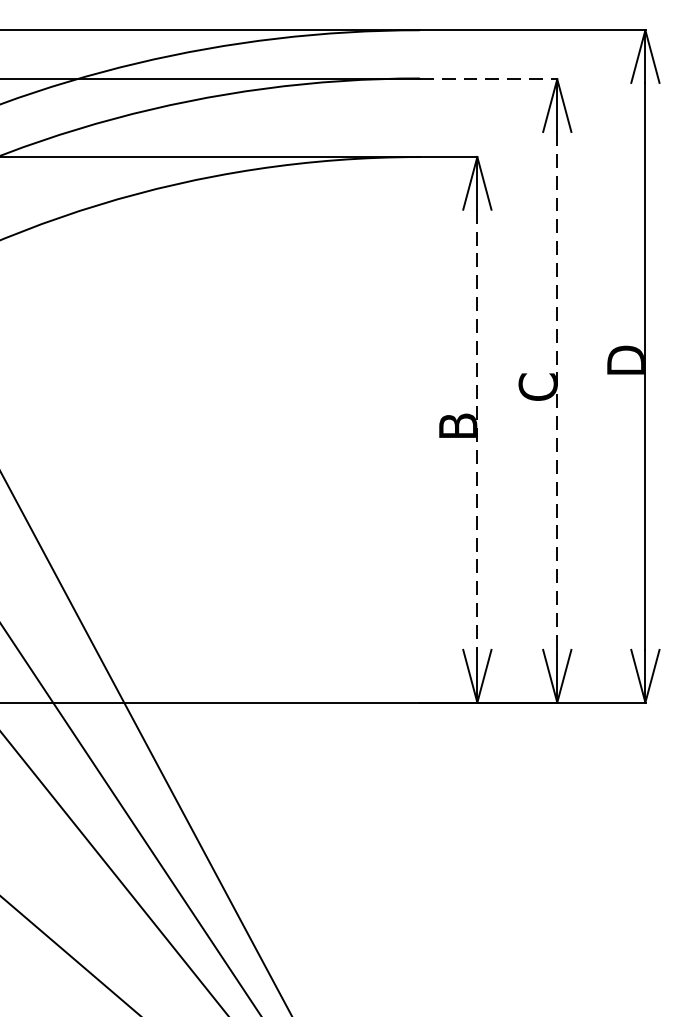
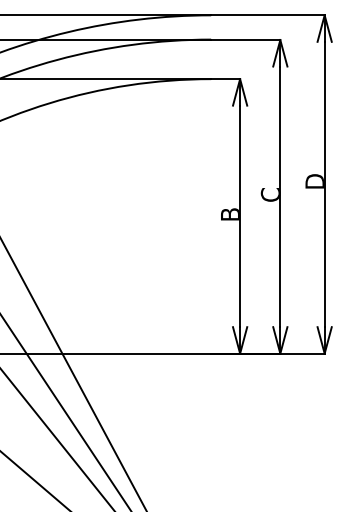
line: (488, 80) -> (245, 40), dashed -> solid
line: (557, 392) -> (280, 197), dashed -> solid
line: (478, 430) -> (240, 216), dashed -> solid

